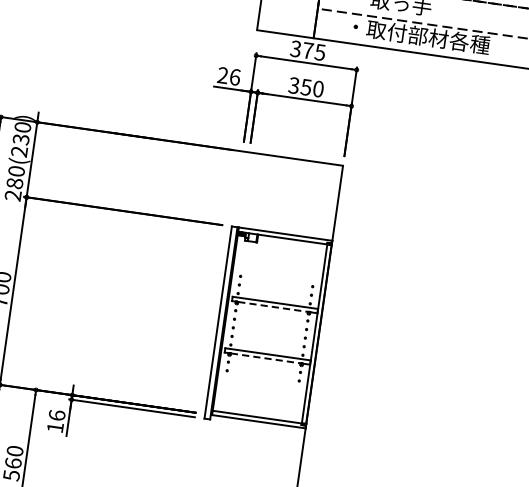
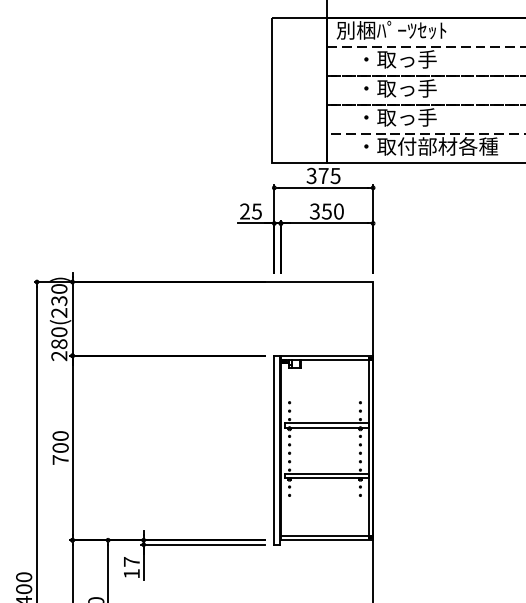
text: (234, 77) -> (256, 211), 26 -> 25
line: (273, 306) -> (325, 427), dashed -> solid
line: (266, 358) -> (325, 478), dashed -> solid
text: (56, 415) -> (131, 561), 16 -> 17

